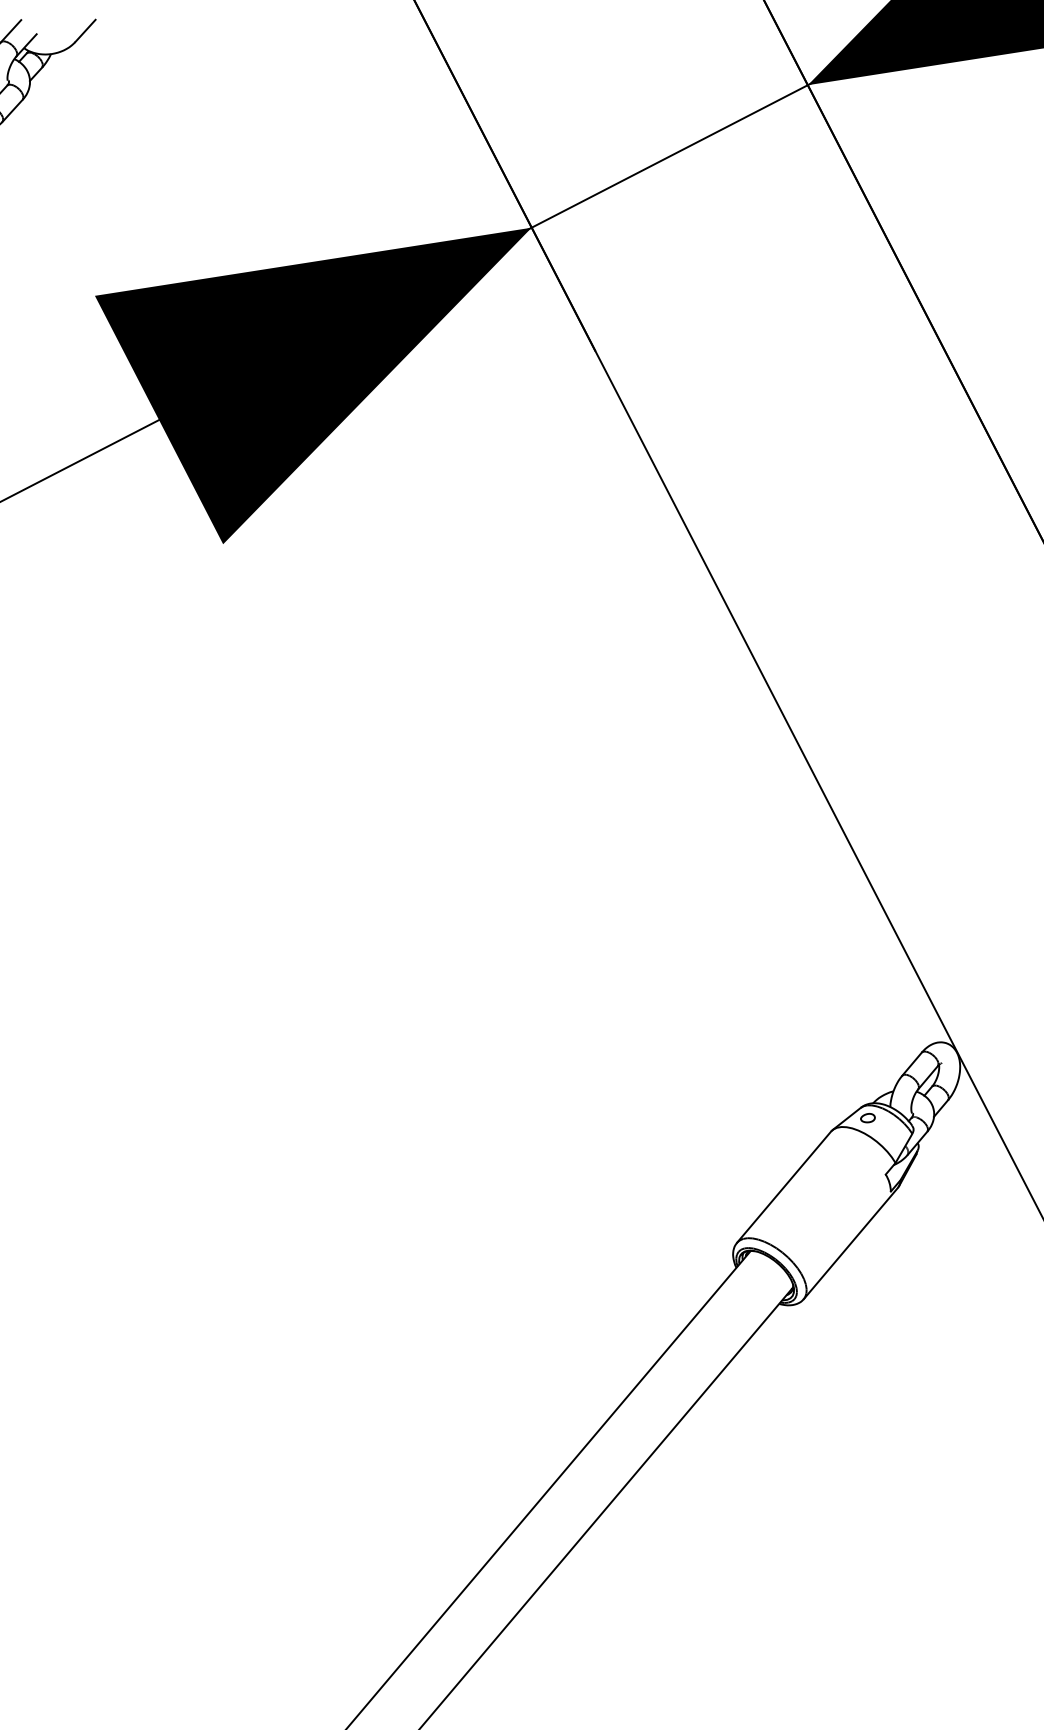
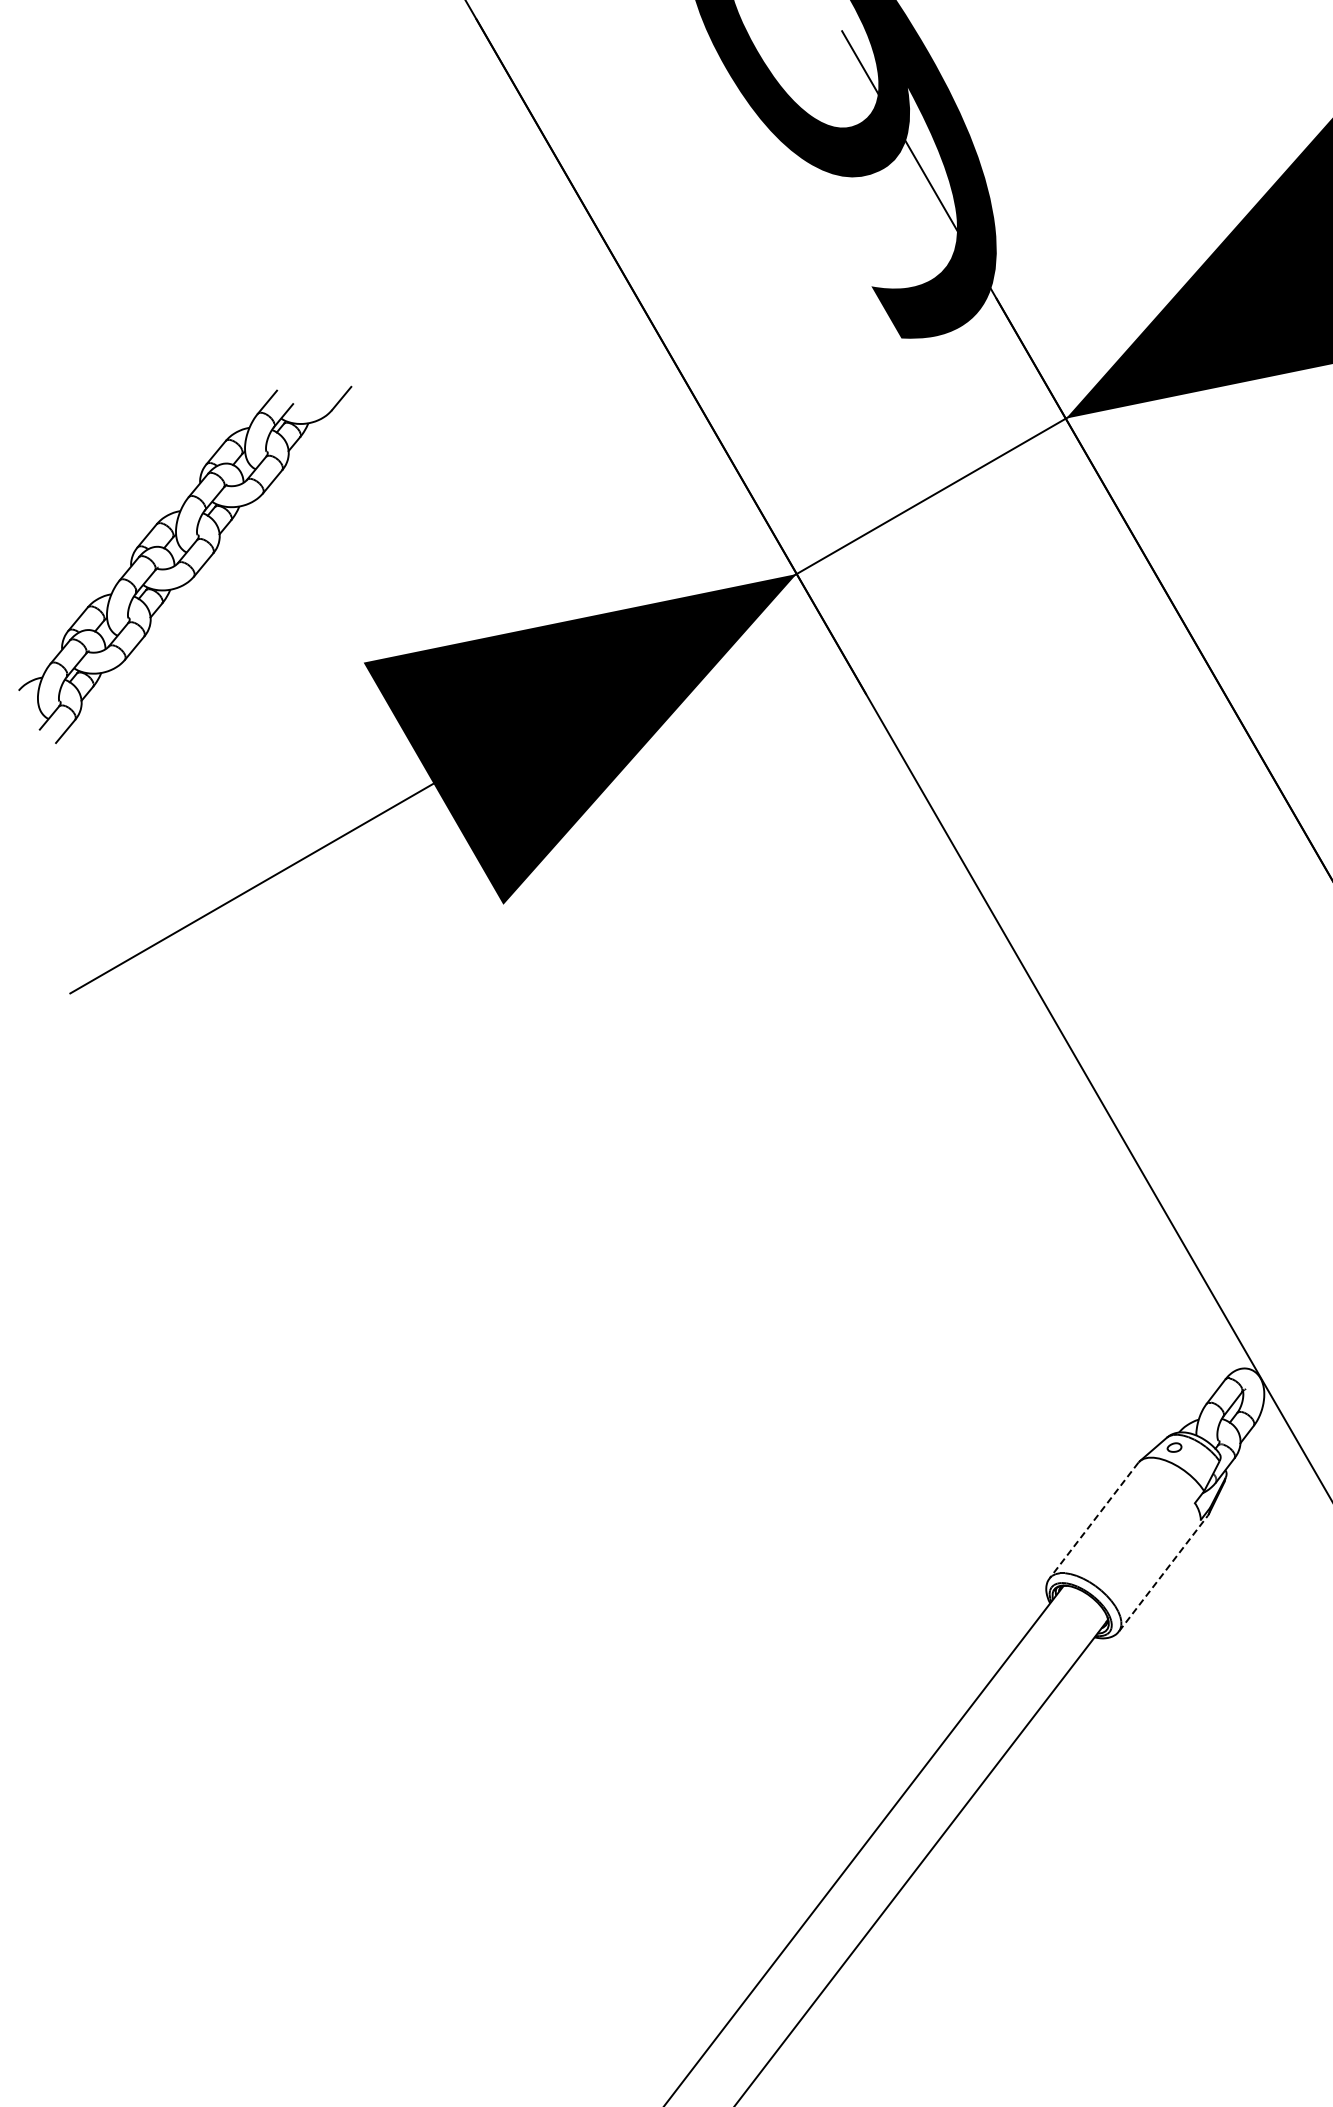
line: (784, 1187) -> (1094, 1520), solid -> dashed
line: (851, 1243) -> (1163, 1573), solid -> dashed

